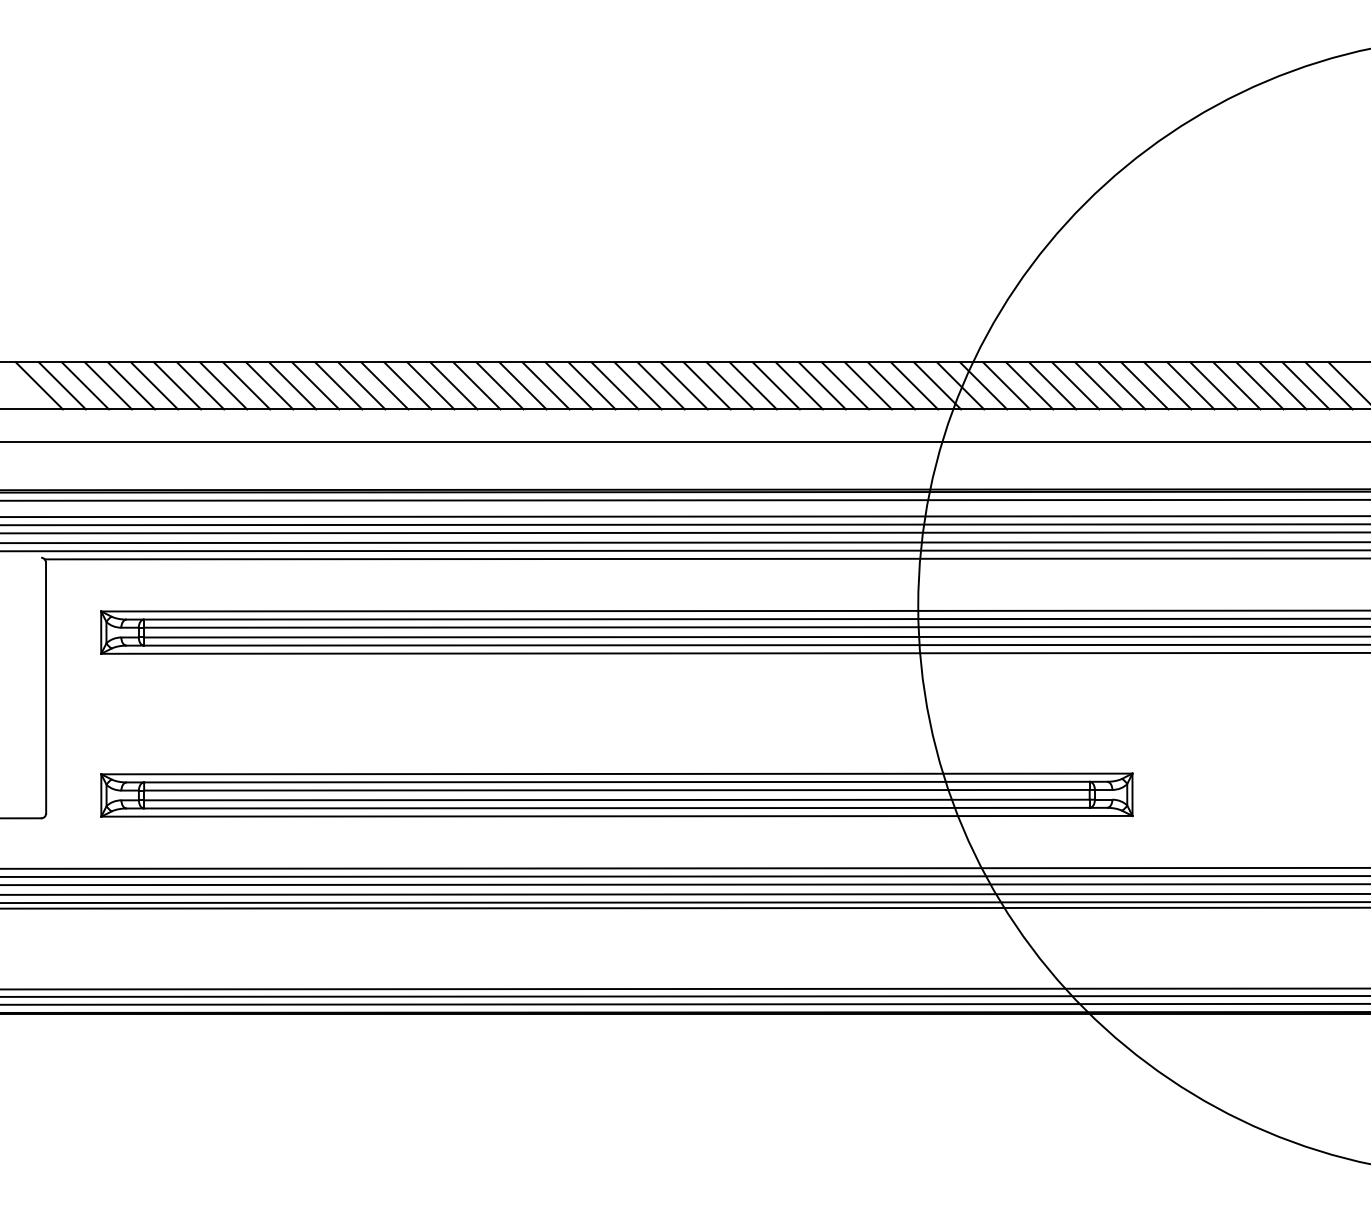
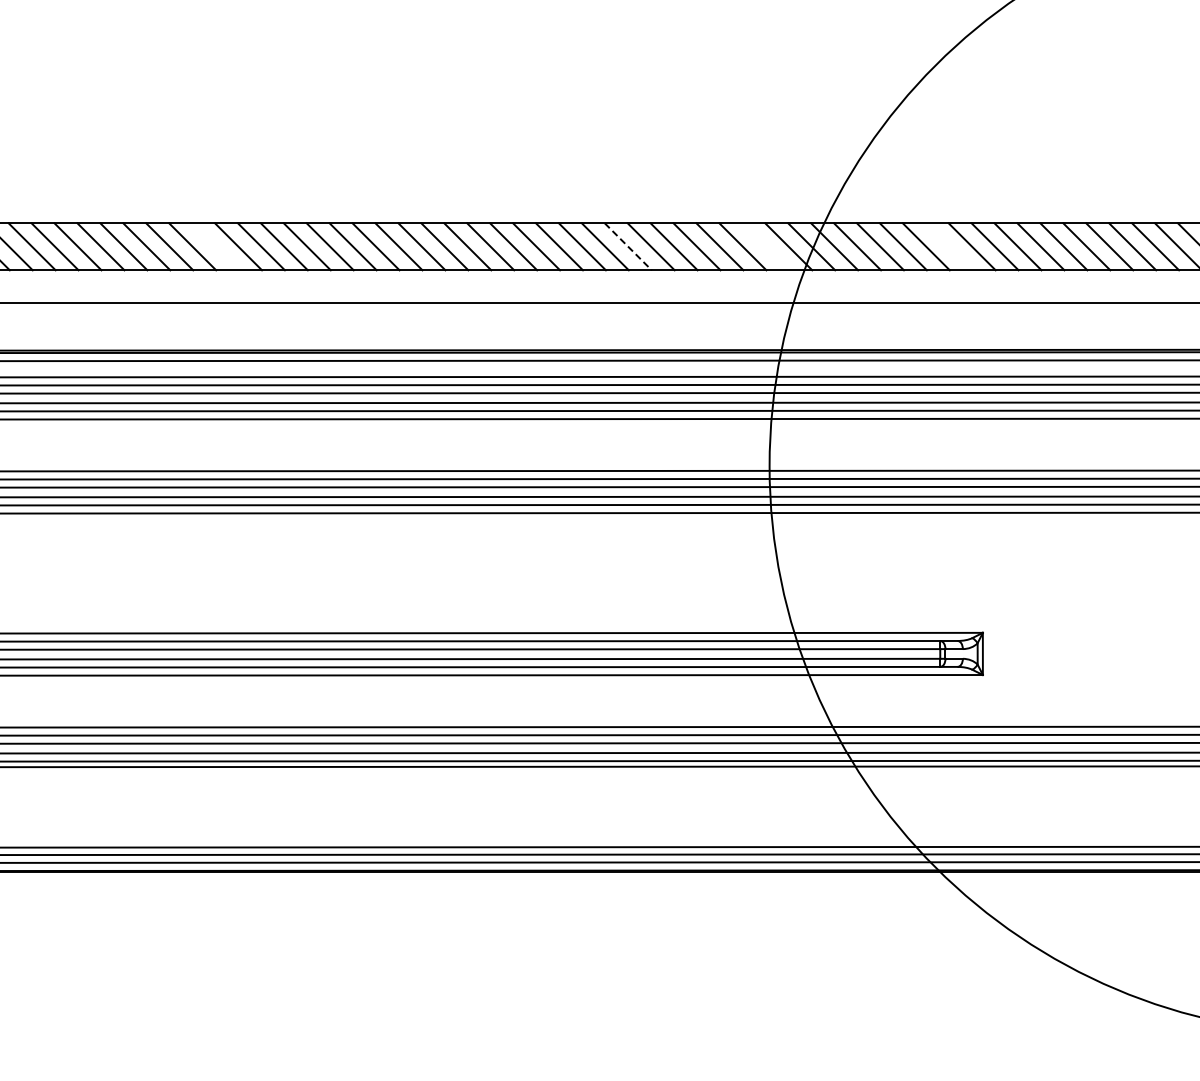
line: (361, 385) -> (215, 246), removed
line: (914, 385) -> (765, 246), removed
line: (1098, 385) -> (949, 246), removed
line: (776, 386) -> (628, 247), solid -> dashed

